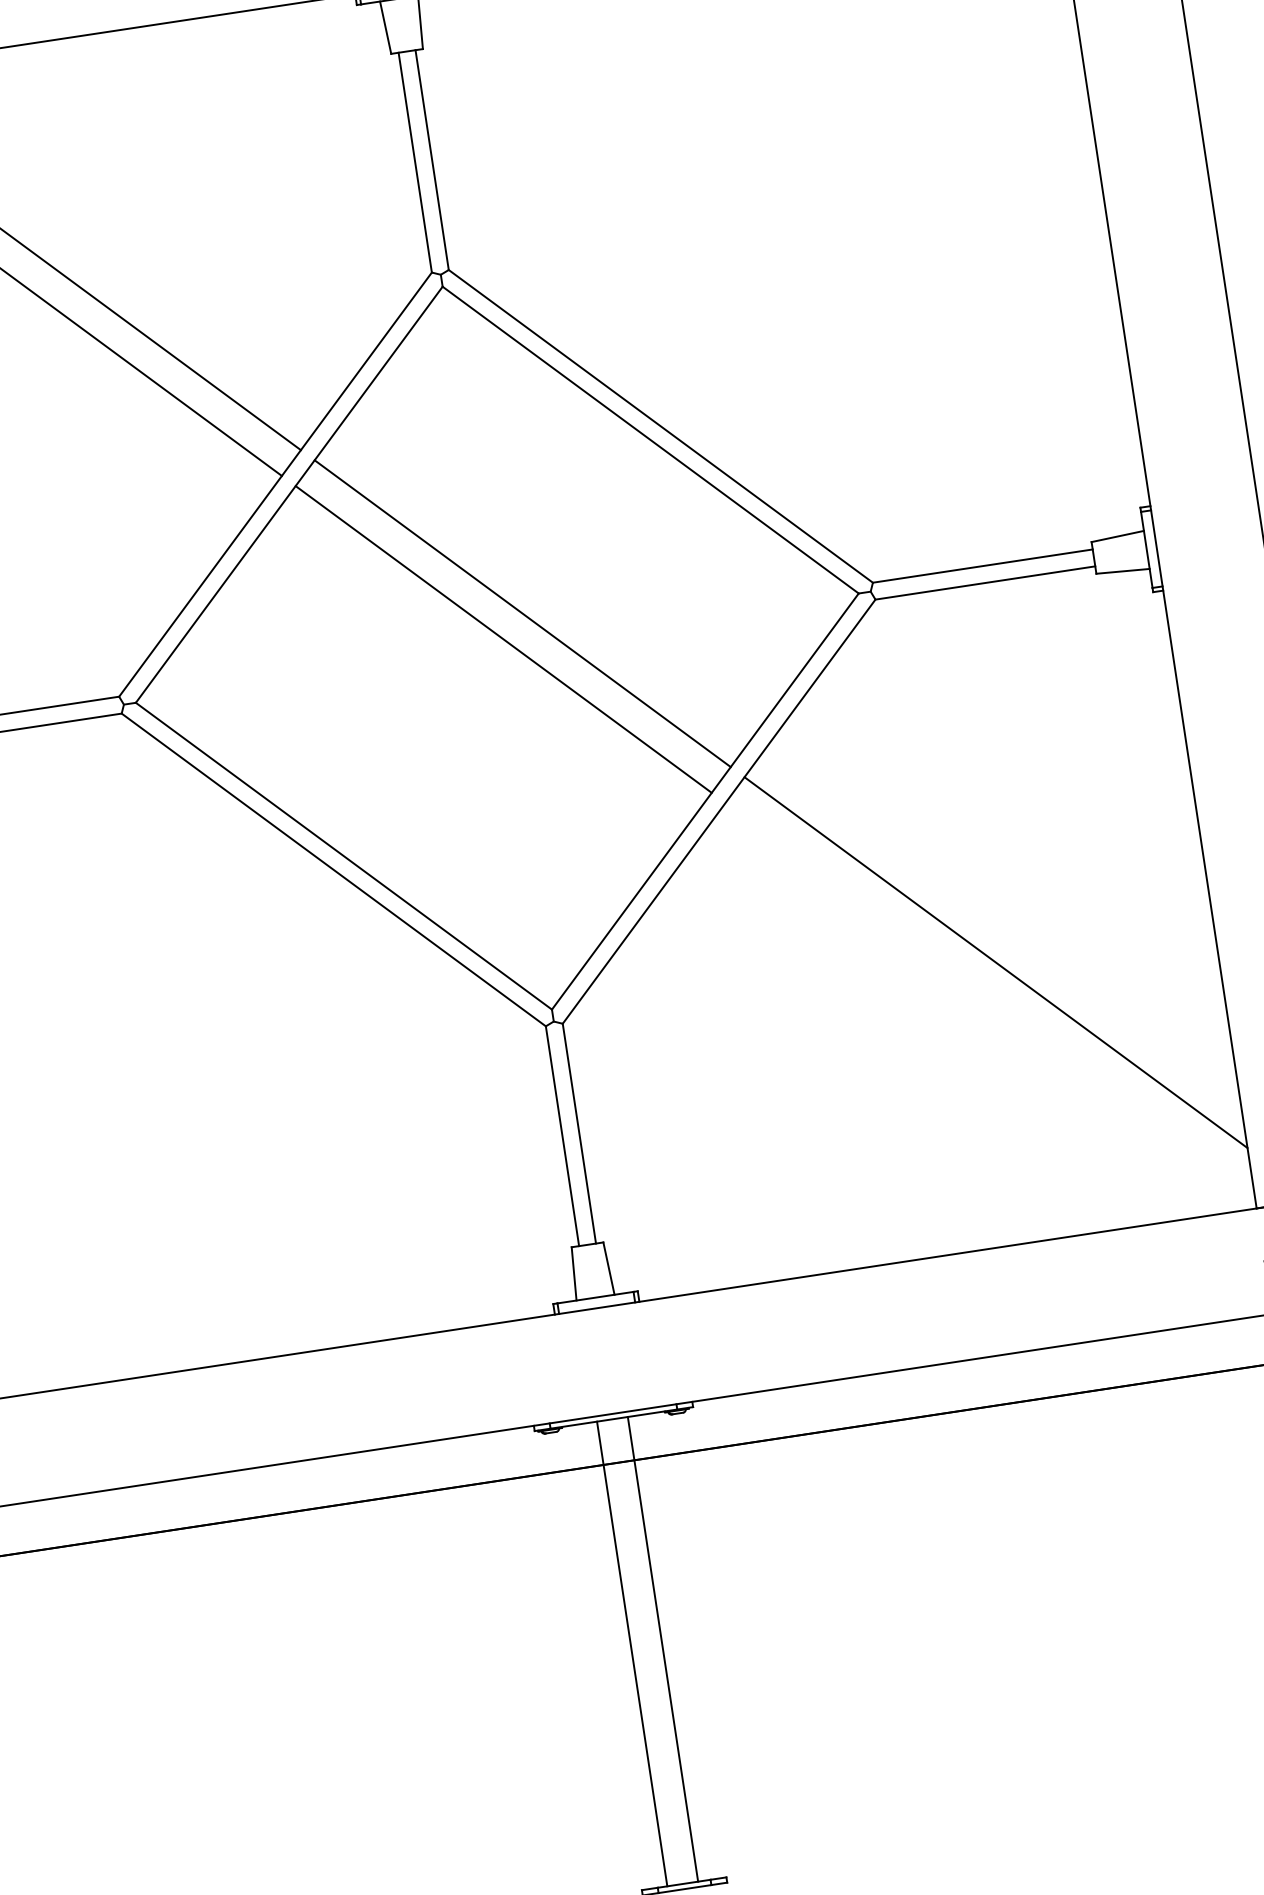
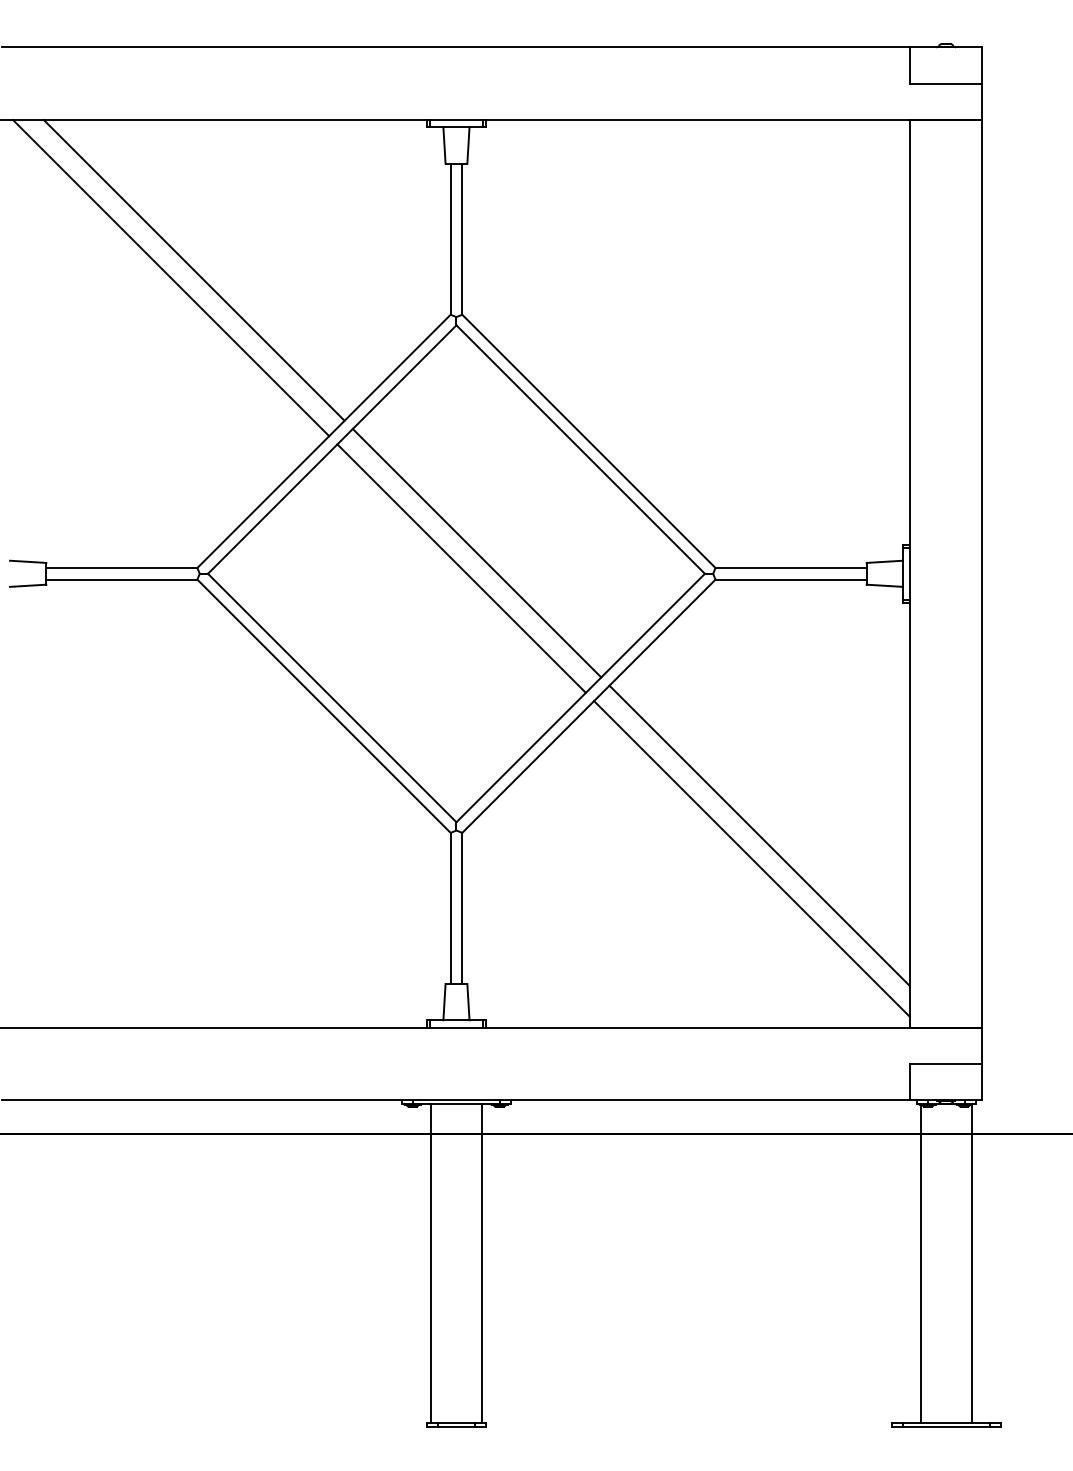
line: (989, 997) -> (751, 858), added
line: (663, 1649) -> (431, 1263), moved
line: (631, 1654) -> (481, 1263), moved

